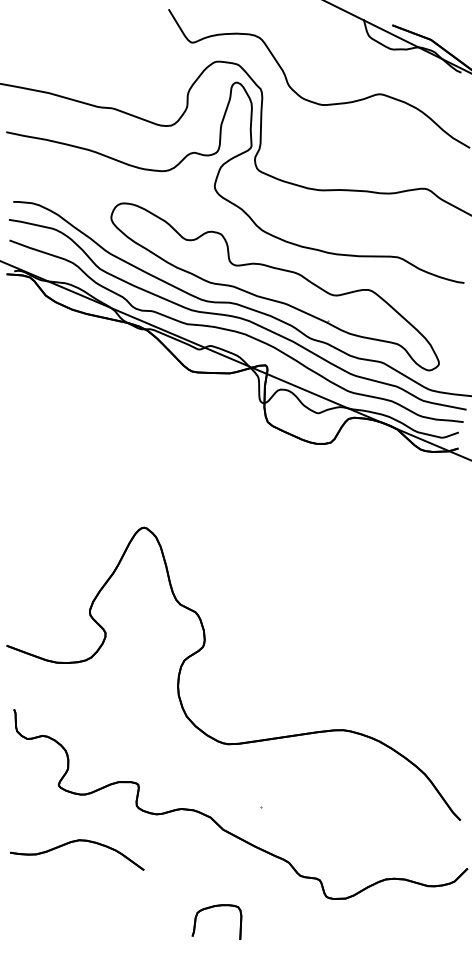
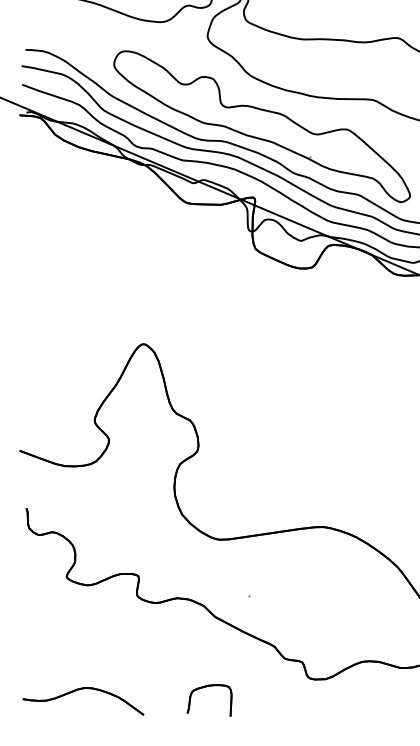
part: (75, 842) -> (81, 689), moved

